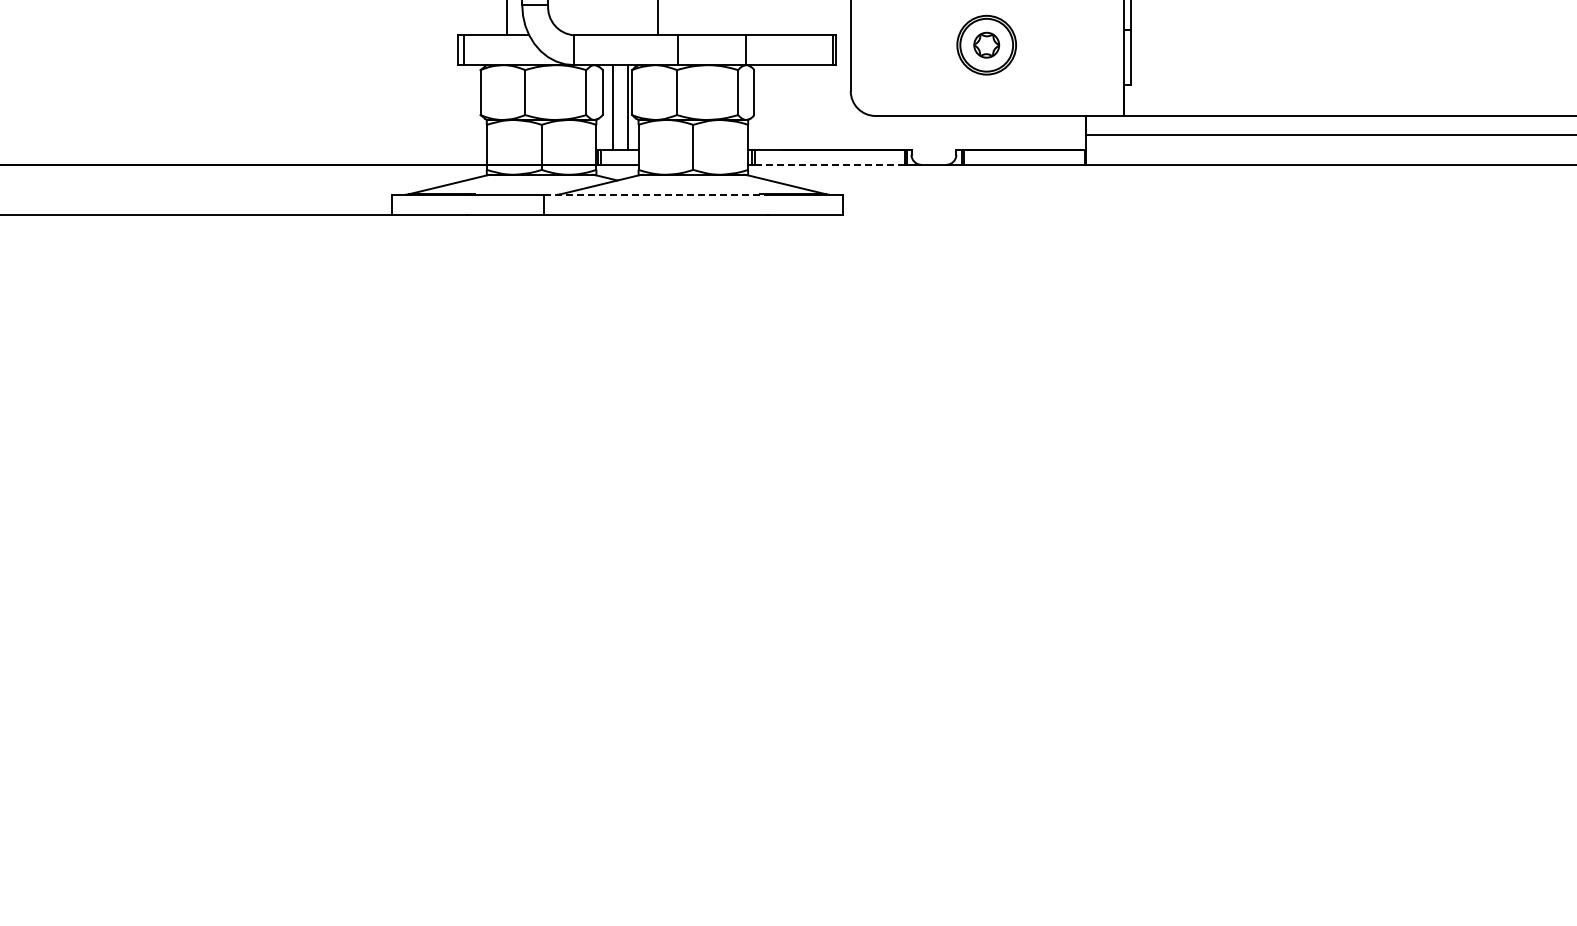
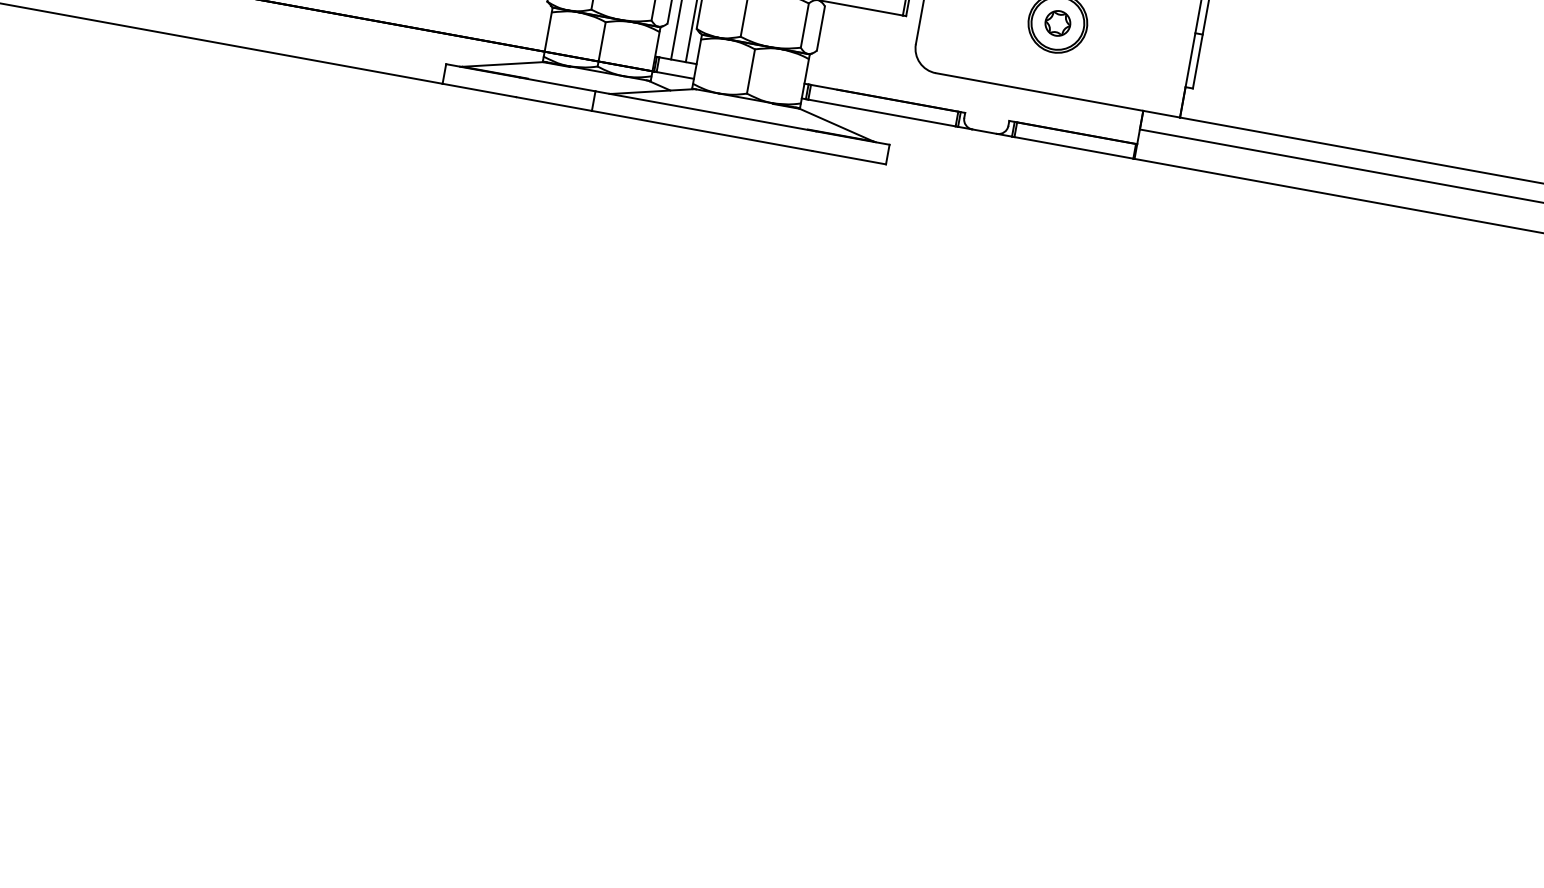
line: (829, 164) -> (881, 112), dashed -> solid
line: (656, 194) -> (706, 111), dashed -> solid

